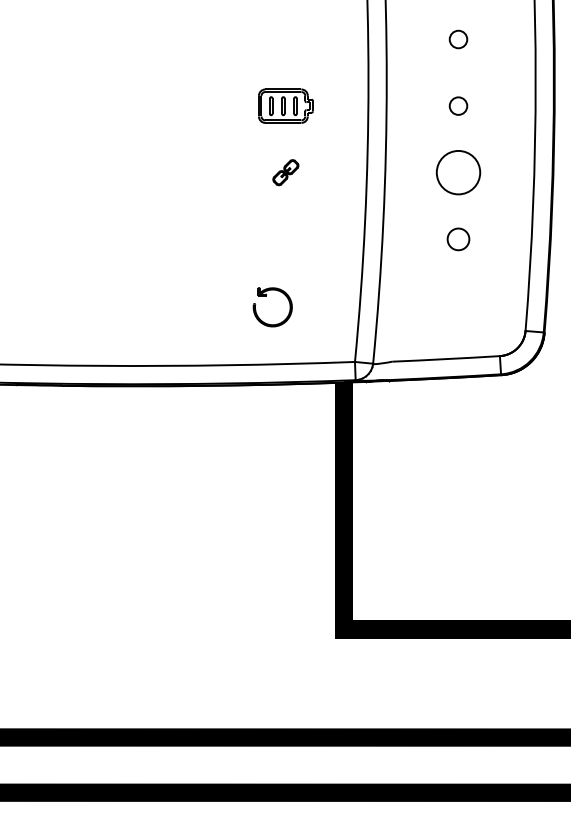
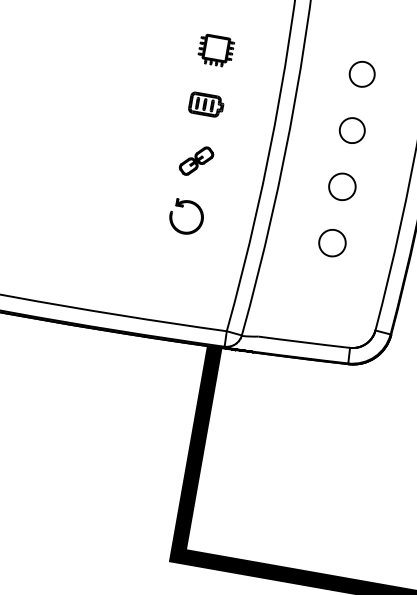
circle: (458, 39) -> (362, 74), size x1.67
part: (285, 41) -> (215, 50), added
part: (285, 105) -> (206, 104), size x0.71
circle: (458, 105) -> (352, 130), size x1.67
part: (285, 172) -> (196, 160), size x1.43
circle: (458, 172) -> (342, 186), size x0.71
circle: (458, 239) -> (332, 243), size x1.43
part: (266, 296) -> (182, 207), moved

